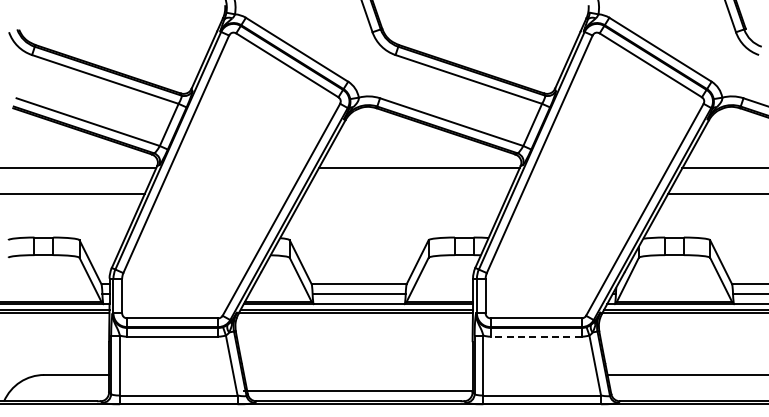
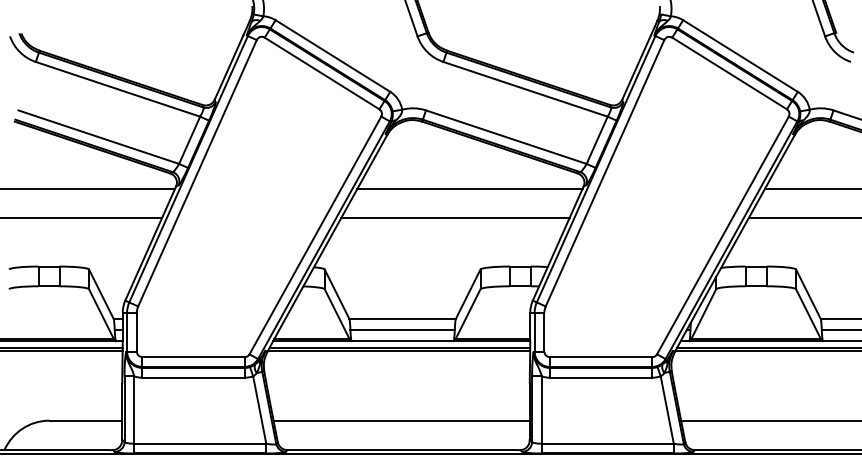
line: (406, 194) -> (455, 218), added
line: (536, 336) -> (601, 377), dashed -> solid
line: (358, 390) -> (401, 420), moved

